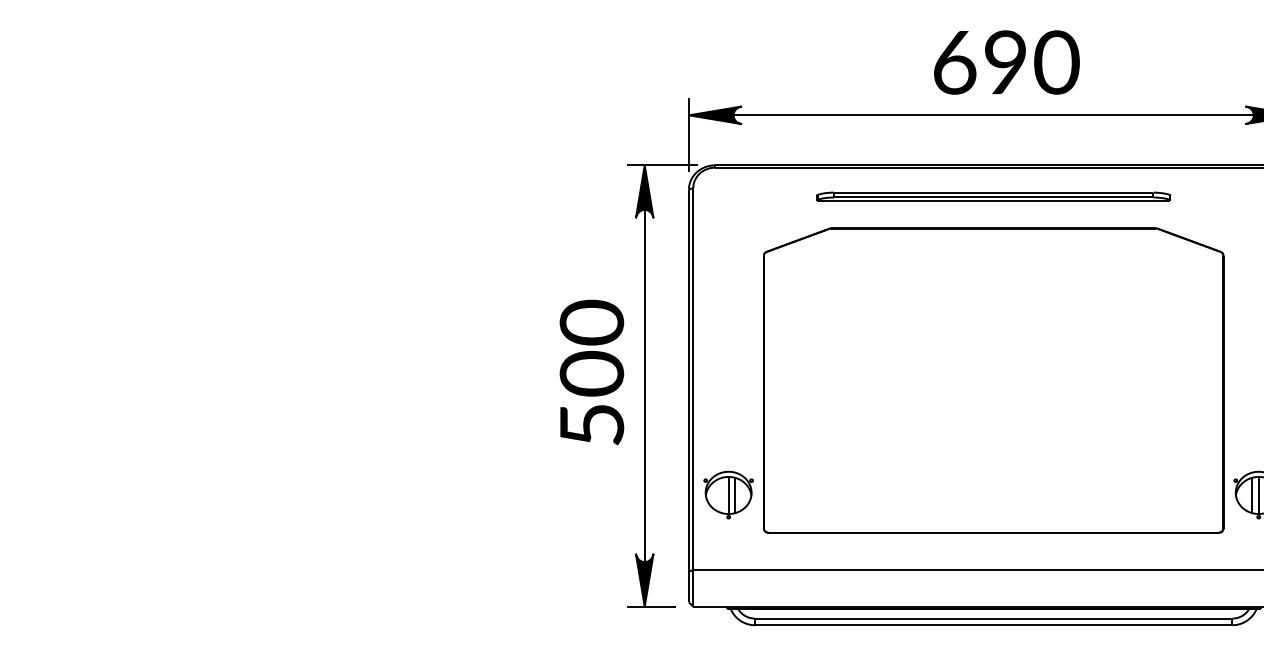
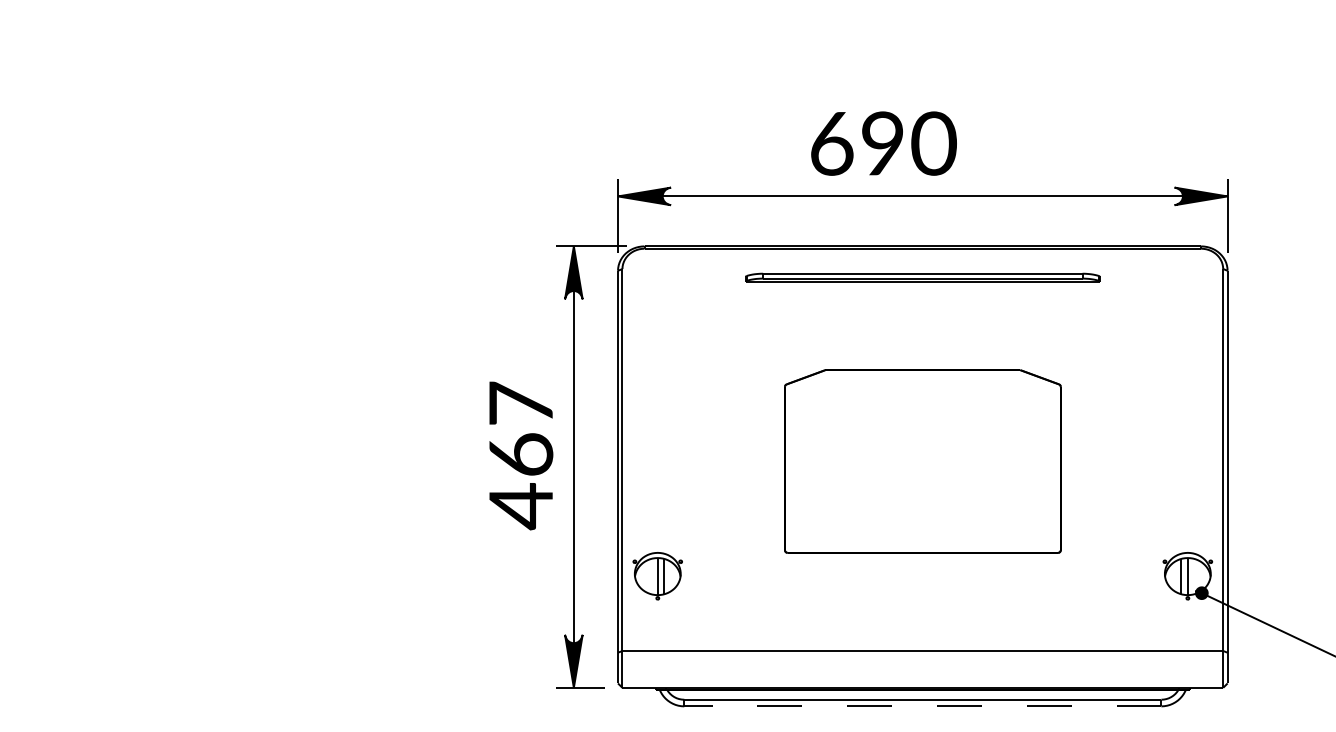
text: (1006, 62) -> (883, 143), moved
text: (591, 374) -> (520, 455), 500 -> 467
part: (993, 380) -> (922, 461), size x0.6
line: (993, 625) -> (922, 706), solid -> dashed

